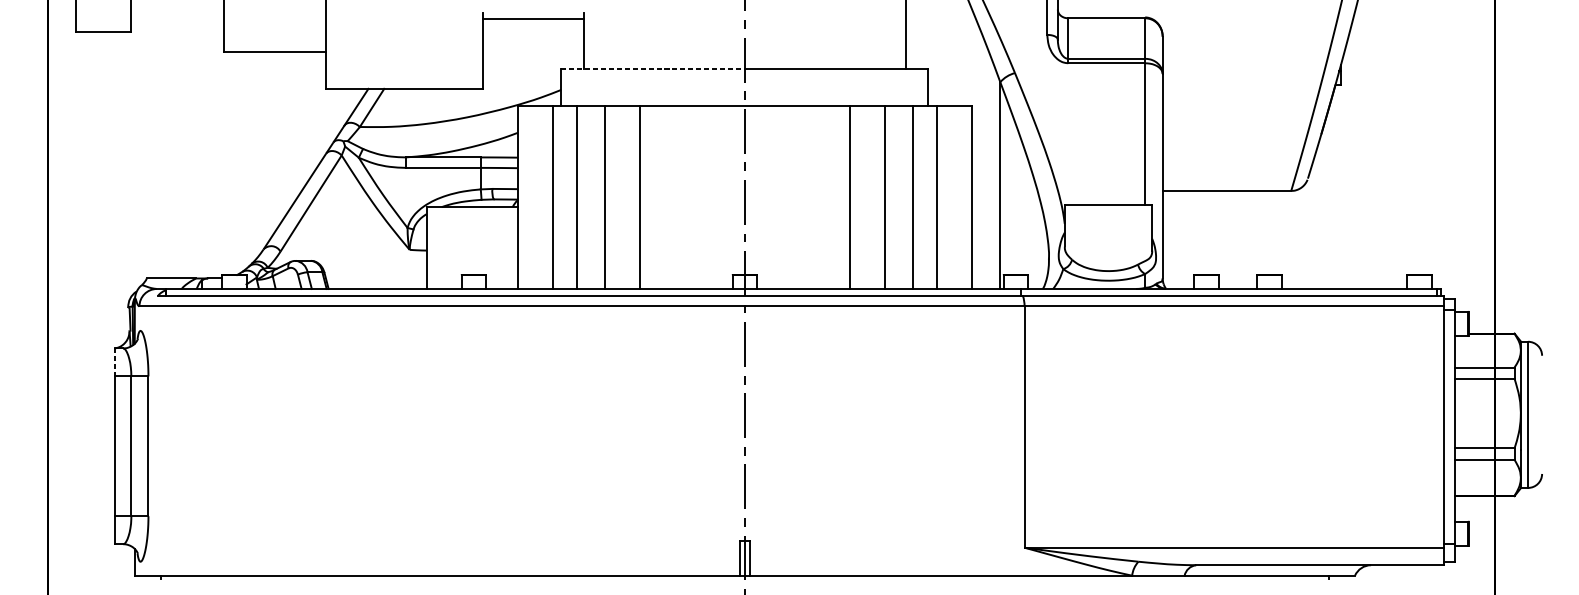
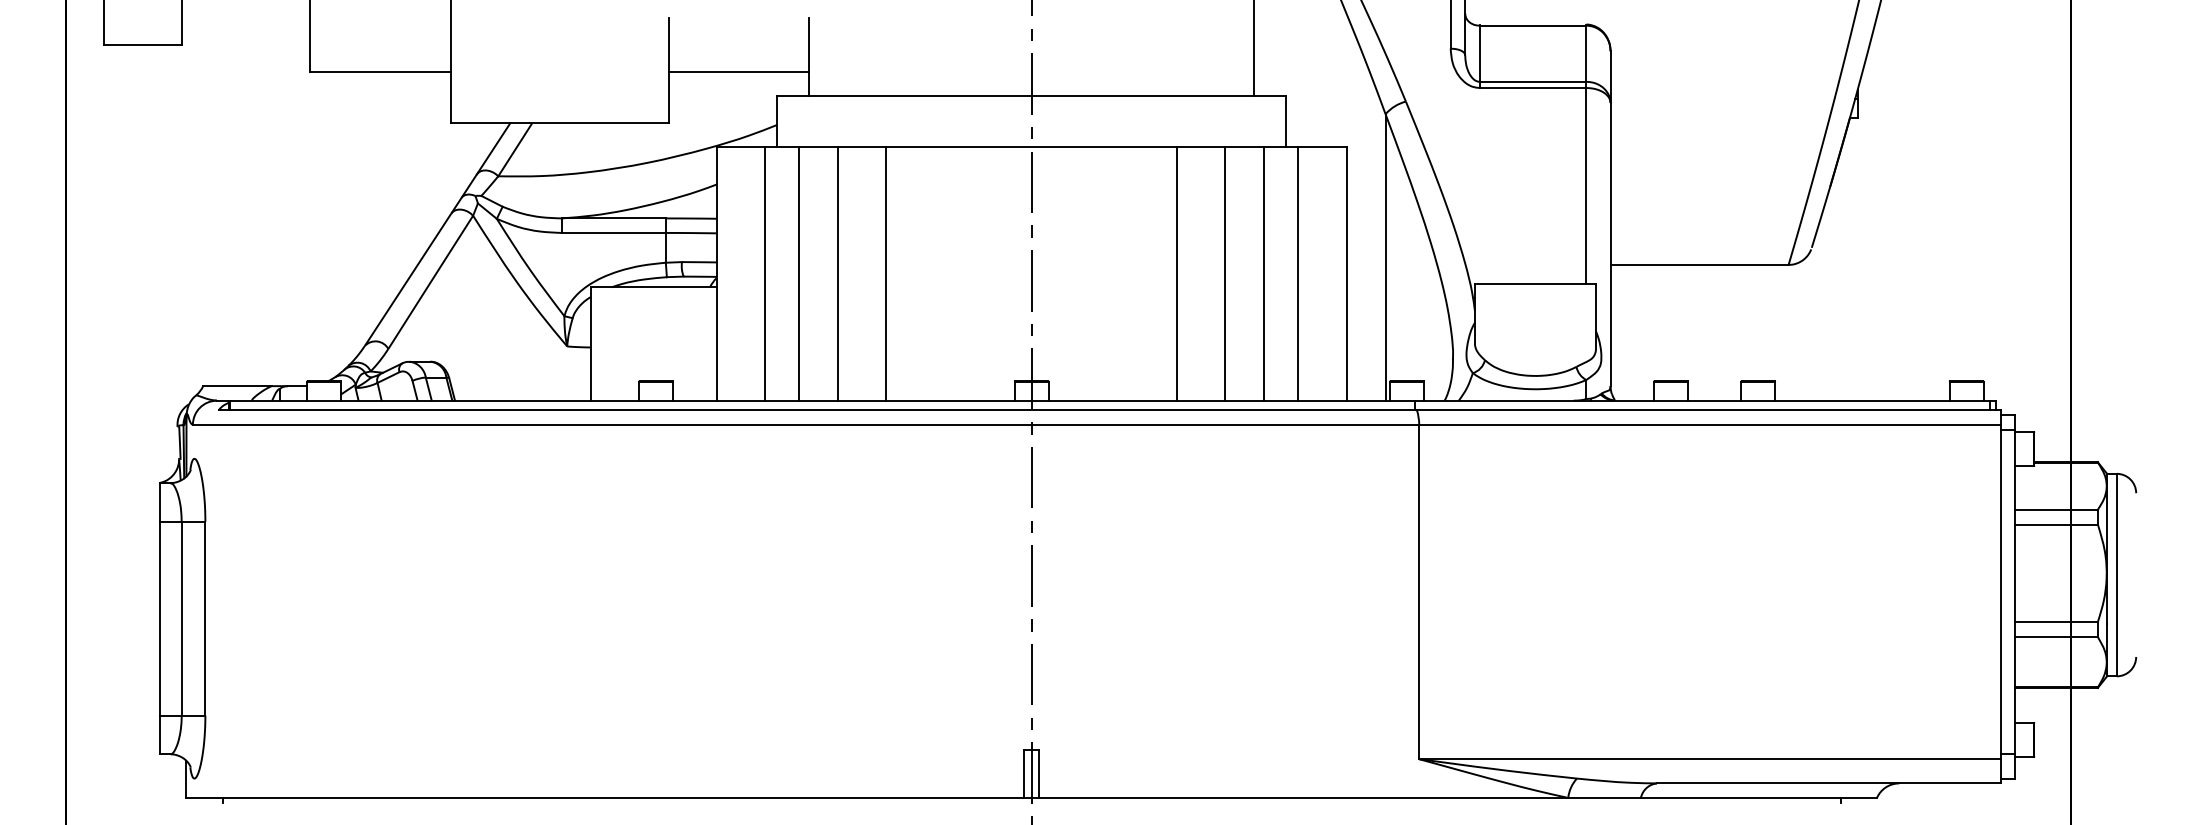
line: (533, 18) -> (738, 72), moved
line: (653, 68) -> (904, 95), dashed -> solid
line: (115, 362) -> (159, 502), dashed -> solid

